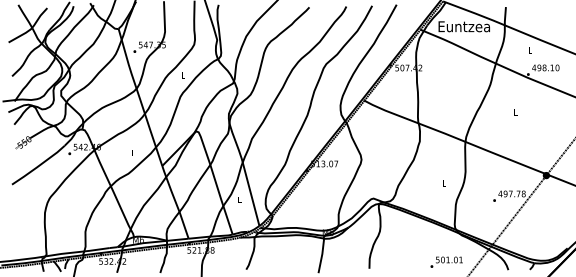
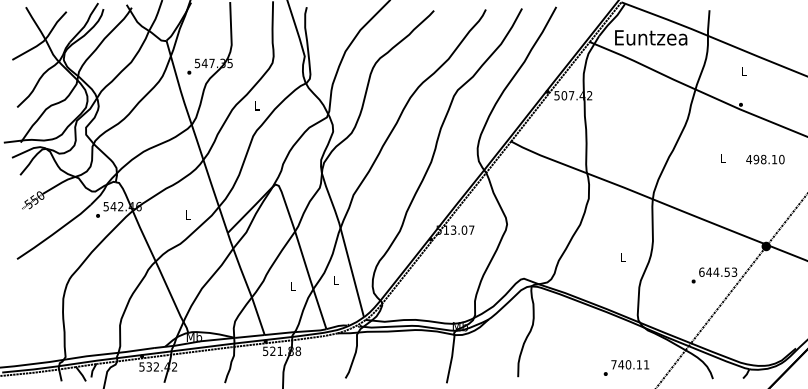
text: (545, 67) -> (765, 159), moved
text: (511, 193) -> (717, 271), 497.78 -> 644.53
text: (446, 259) -> (626, 364), 501.01 -> 740.11

